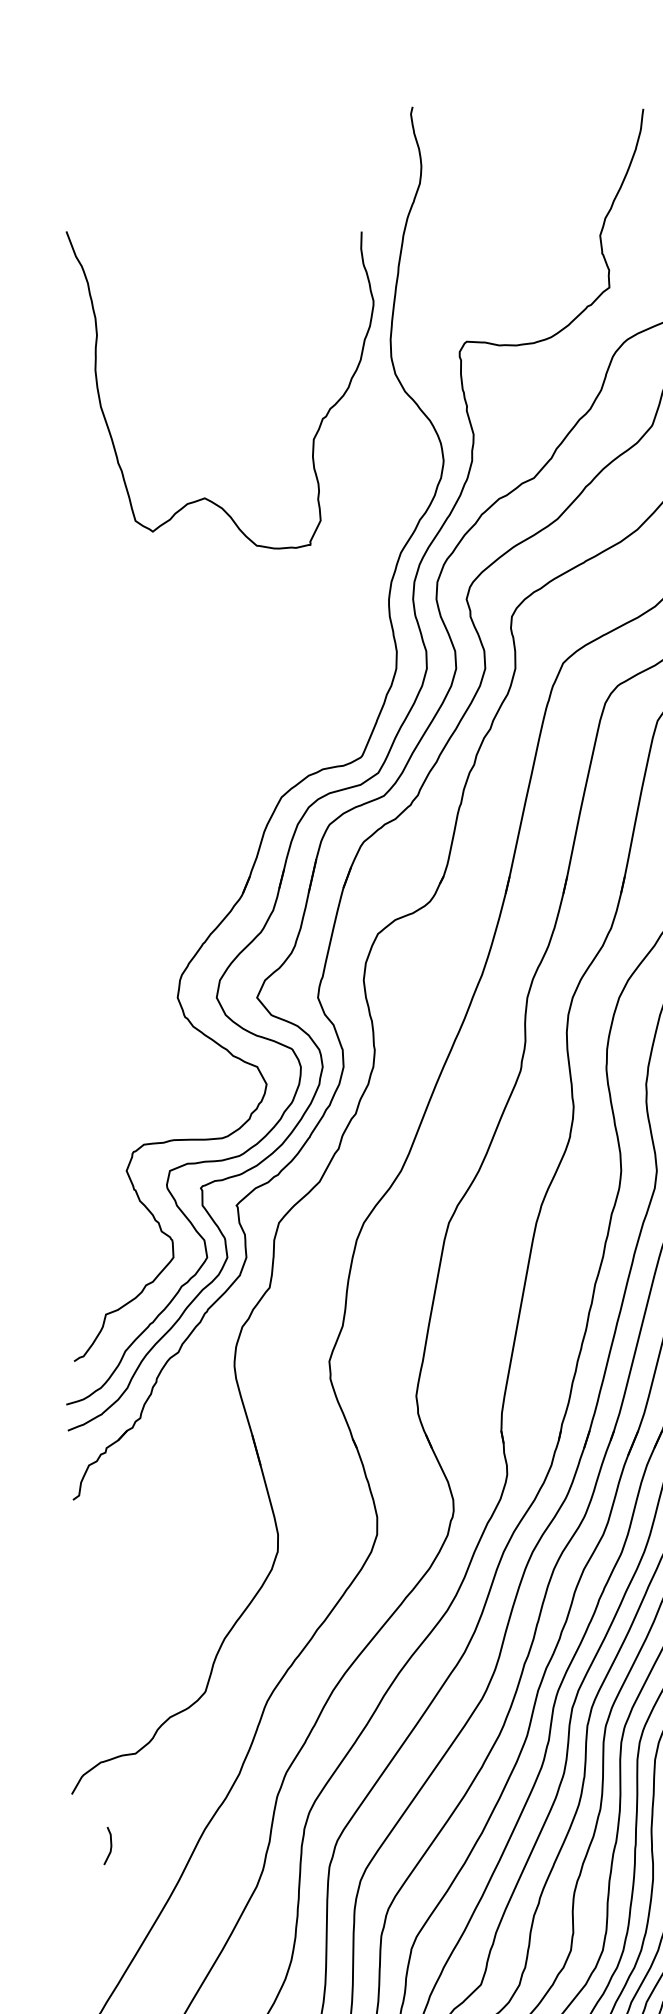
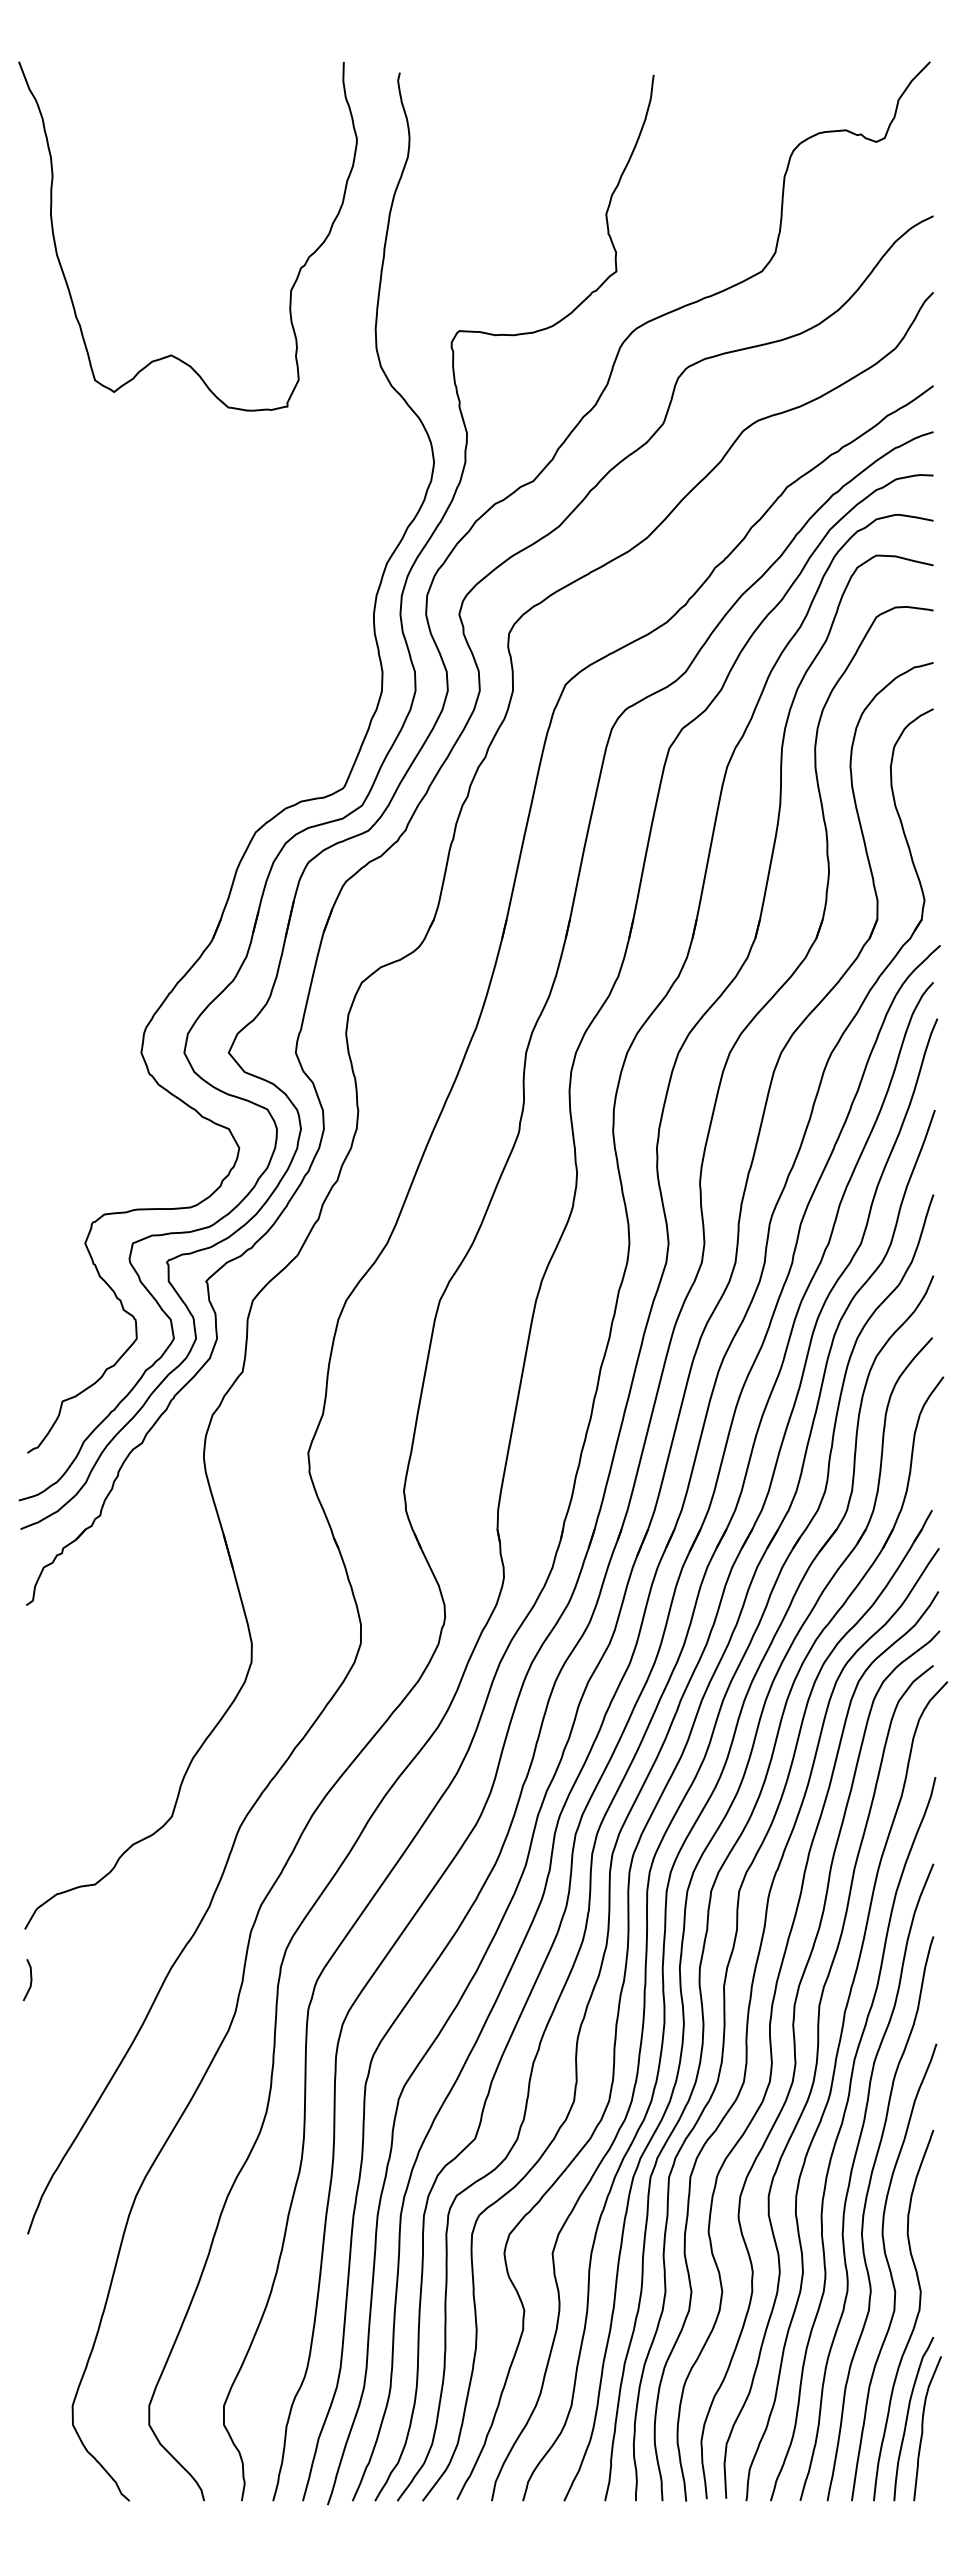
curve: (314, 436) -> (291, 287), moved
line: (110, 1846) -> (30, 1980), moved

